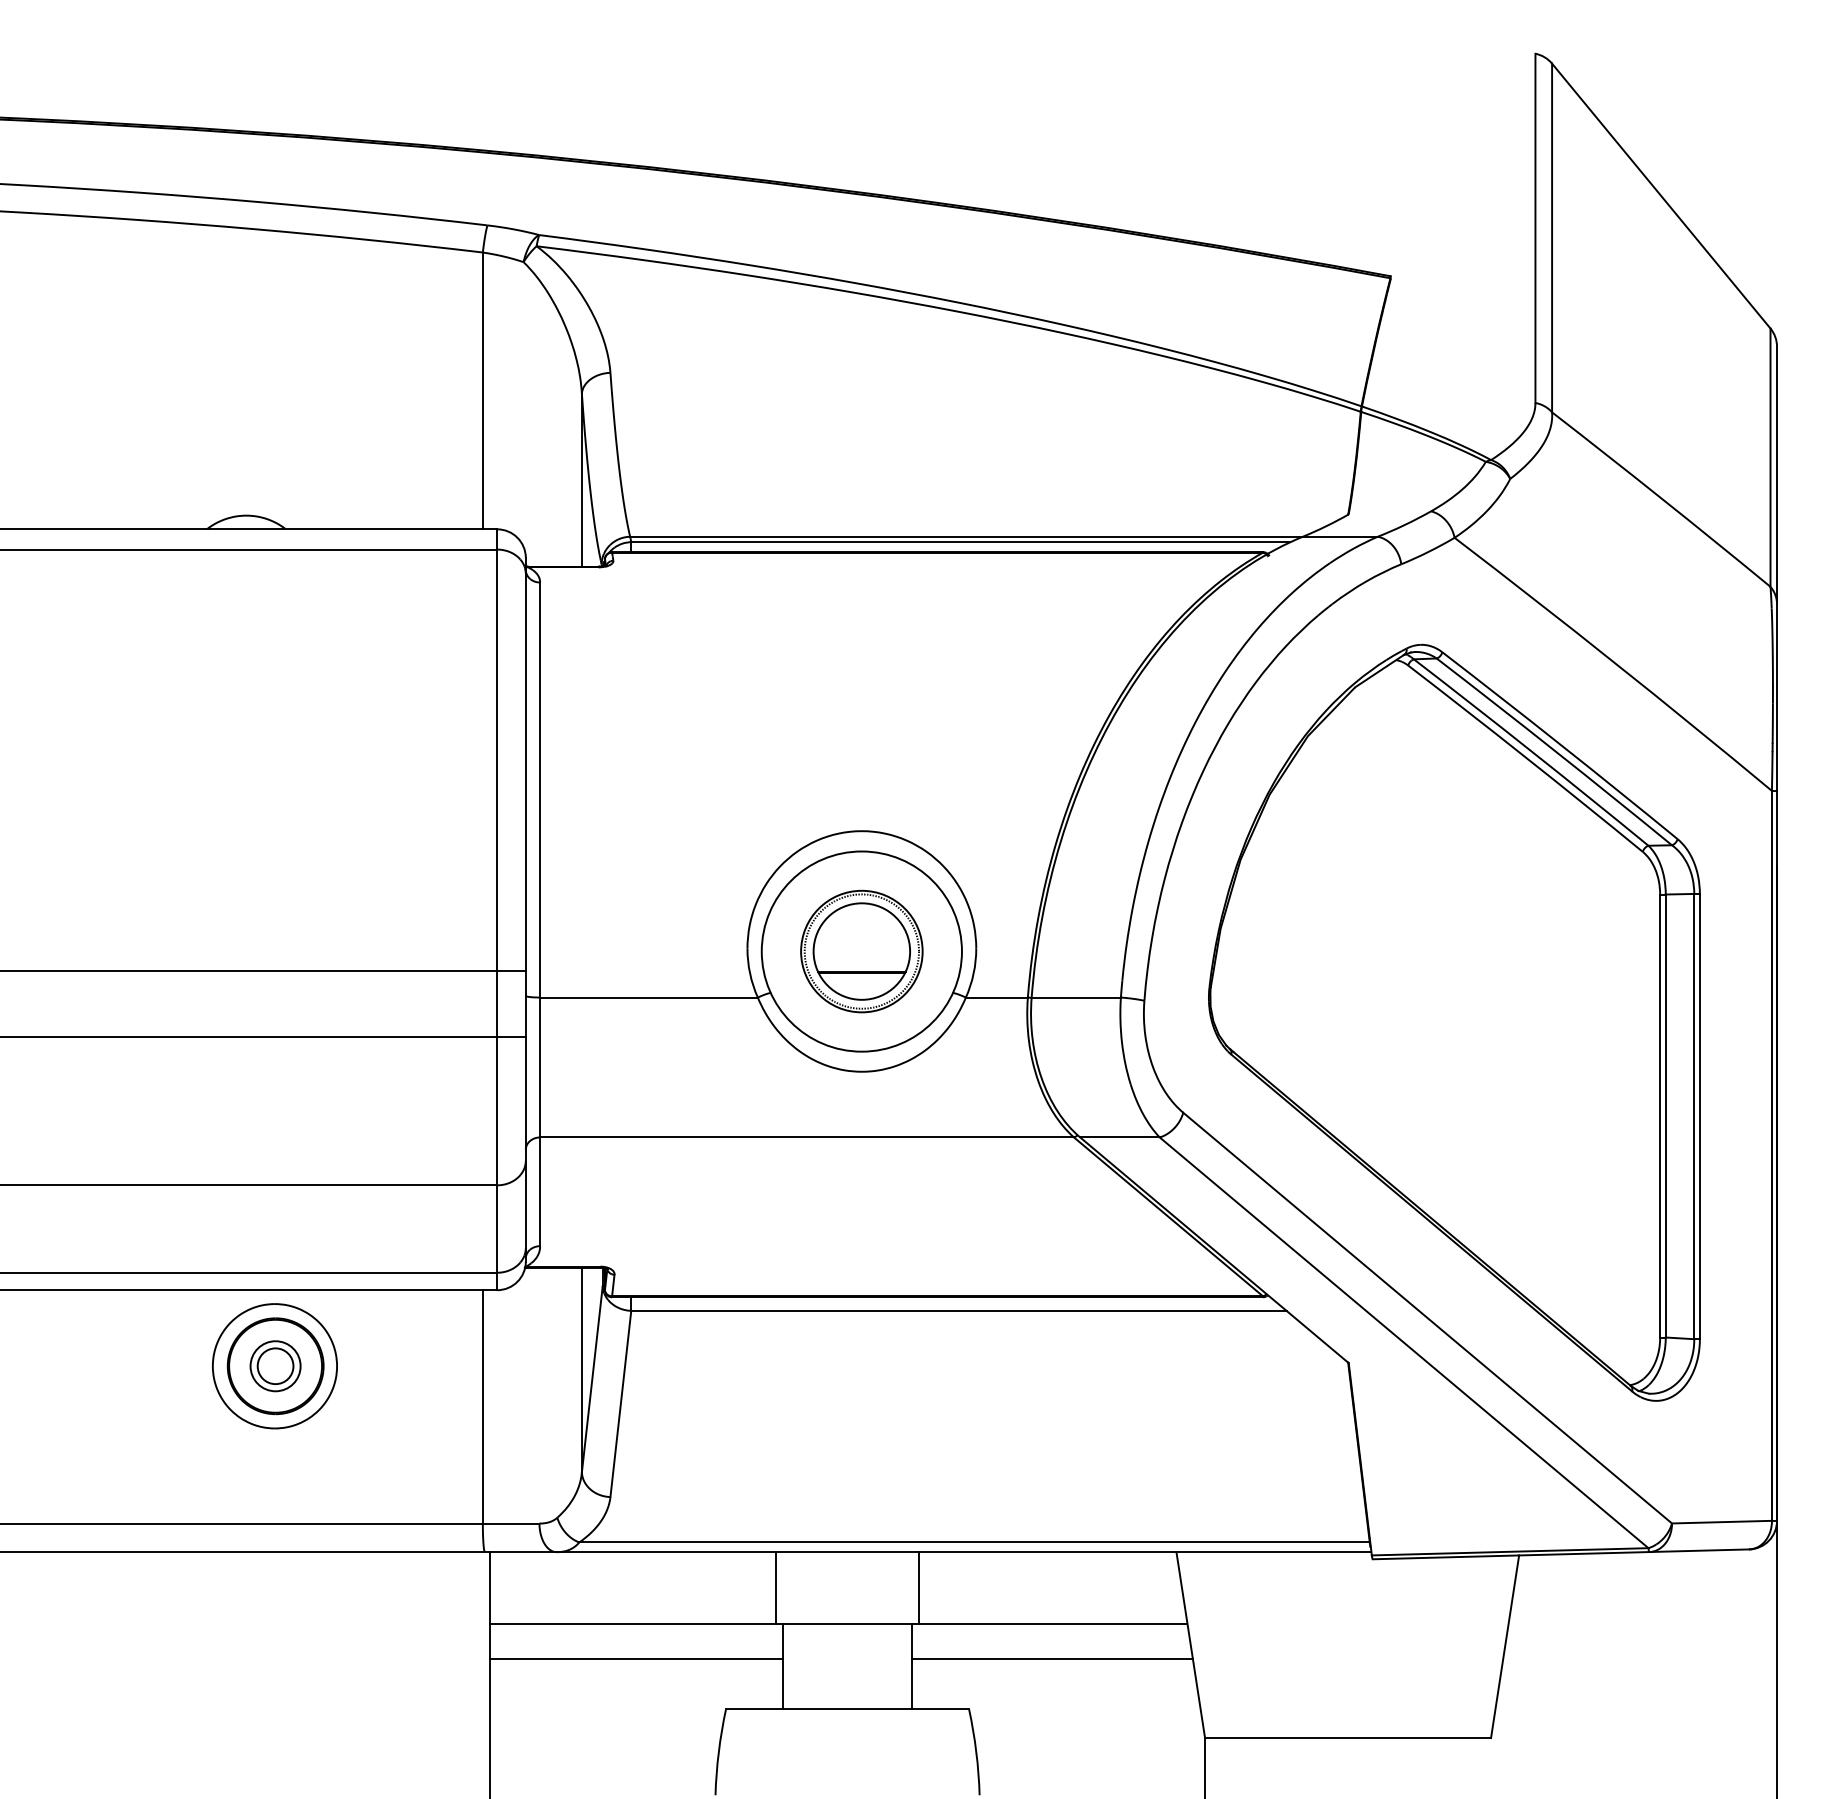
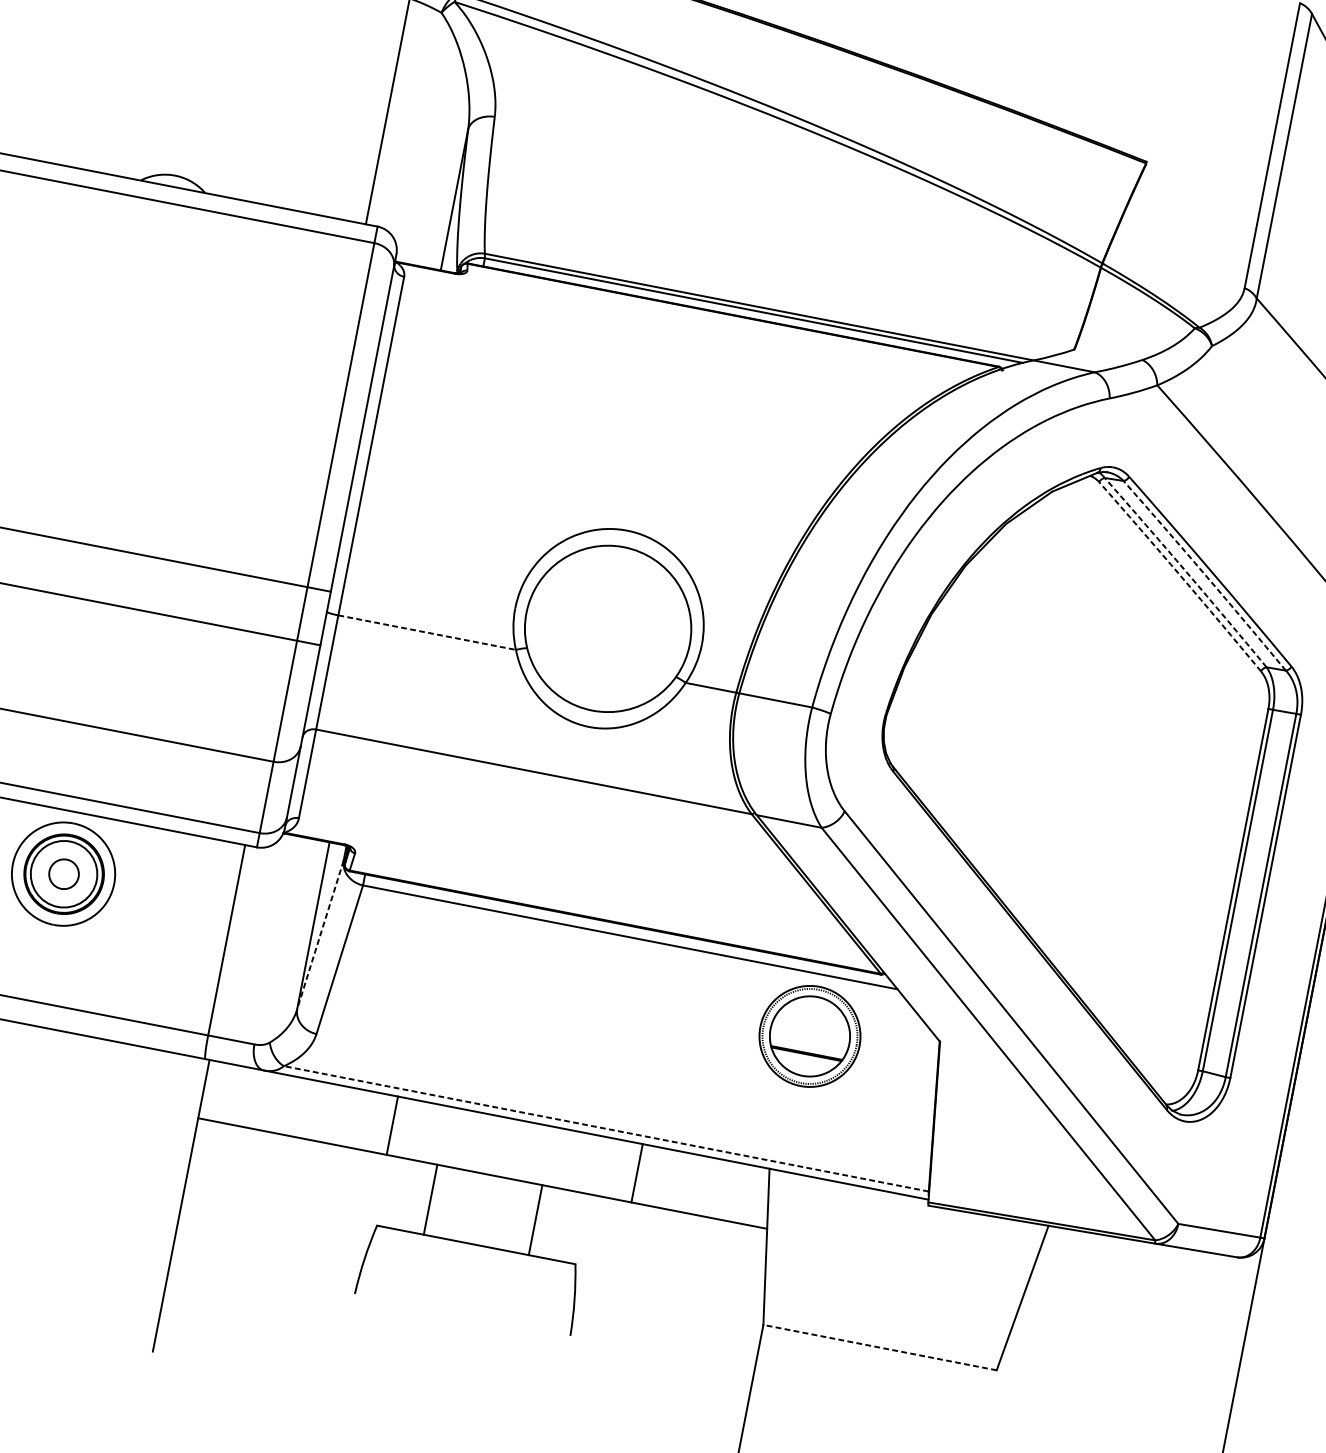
arc: (1555, 750) -> (1205, 574), solid -> dashed
arc: (1531, 751) -> (1186, 571), solid -> dashed
arc: (1526, 757) -> (1181, 575), solid -> dashed
part: (861, 951) -> (809, 1036), moved
line: (648, 997) -> (426, 632), solid -> dashed
circle: (275, 1366) -> (63, 874), size x1.6
line: (592, 1379) -> (320, 935), solid -> dashed
line: (974, 1542) -> (606, 1128), solid -> dashed
line: (776, 1587) -> (392, 1125), moved
line: (919, 1587) -> (637, 1173), moved
line: (636, 1659) -> (312, 1170), removed
line: (1051, 1659) -> (650, 1236), removed
line: (1348, 1738) -> (880, 1348), solid -> dashed

